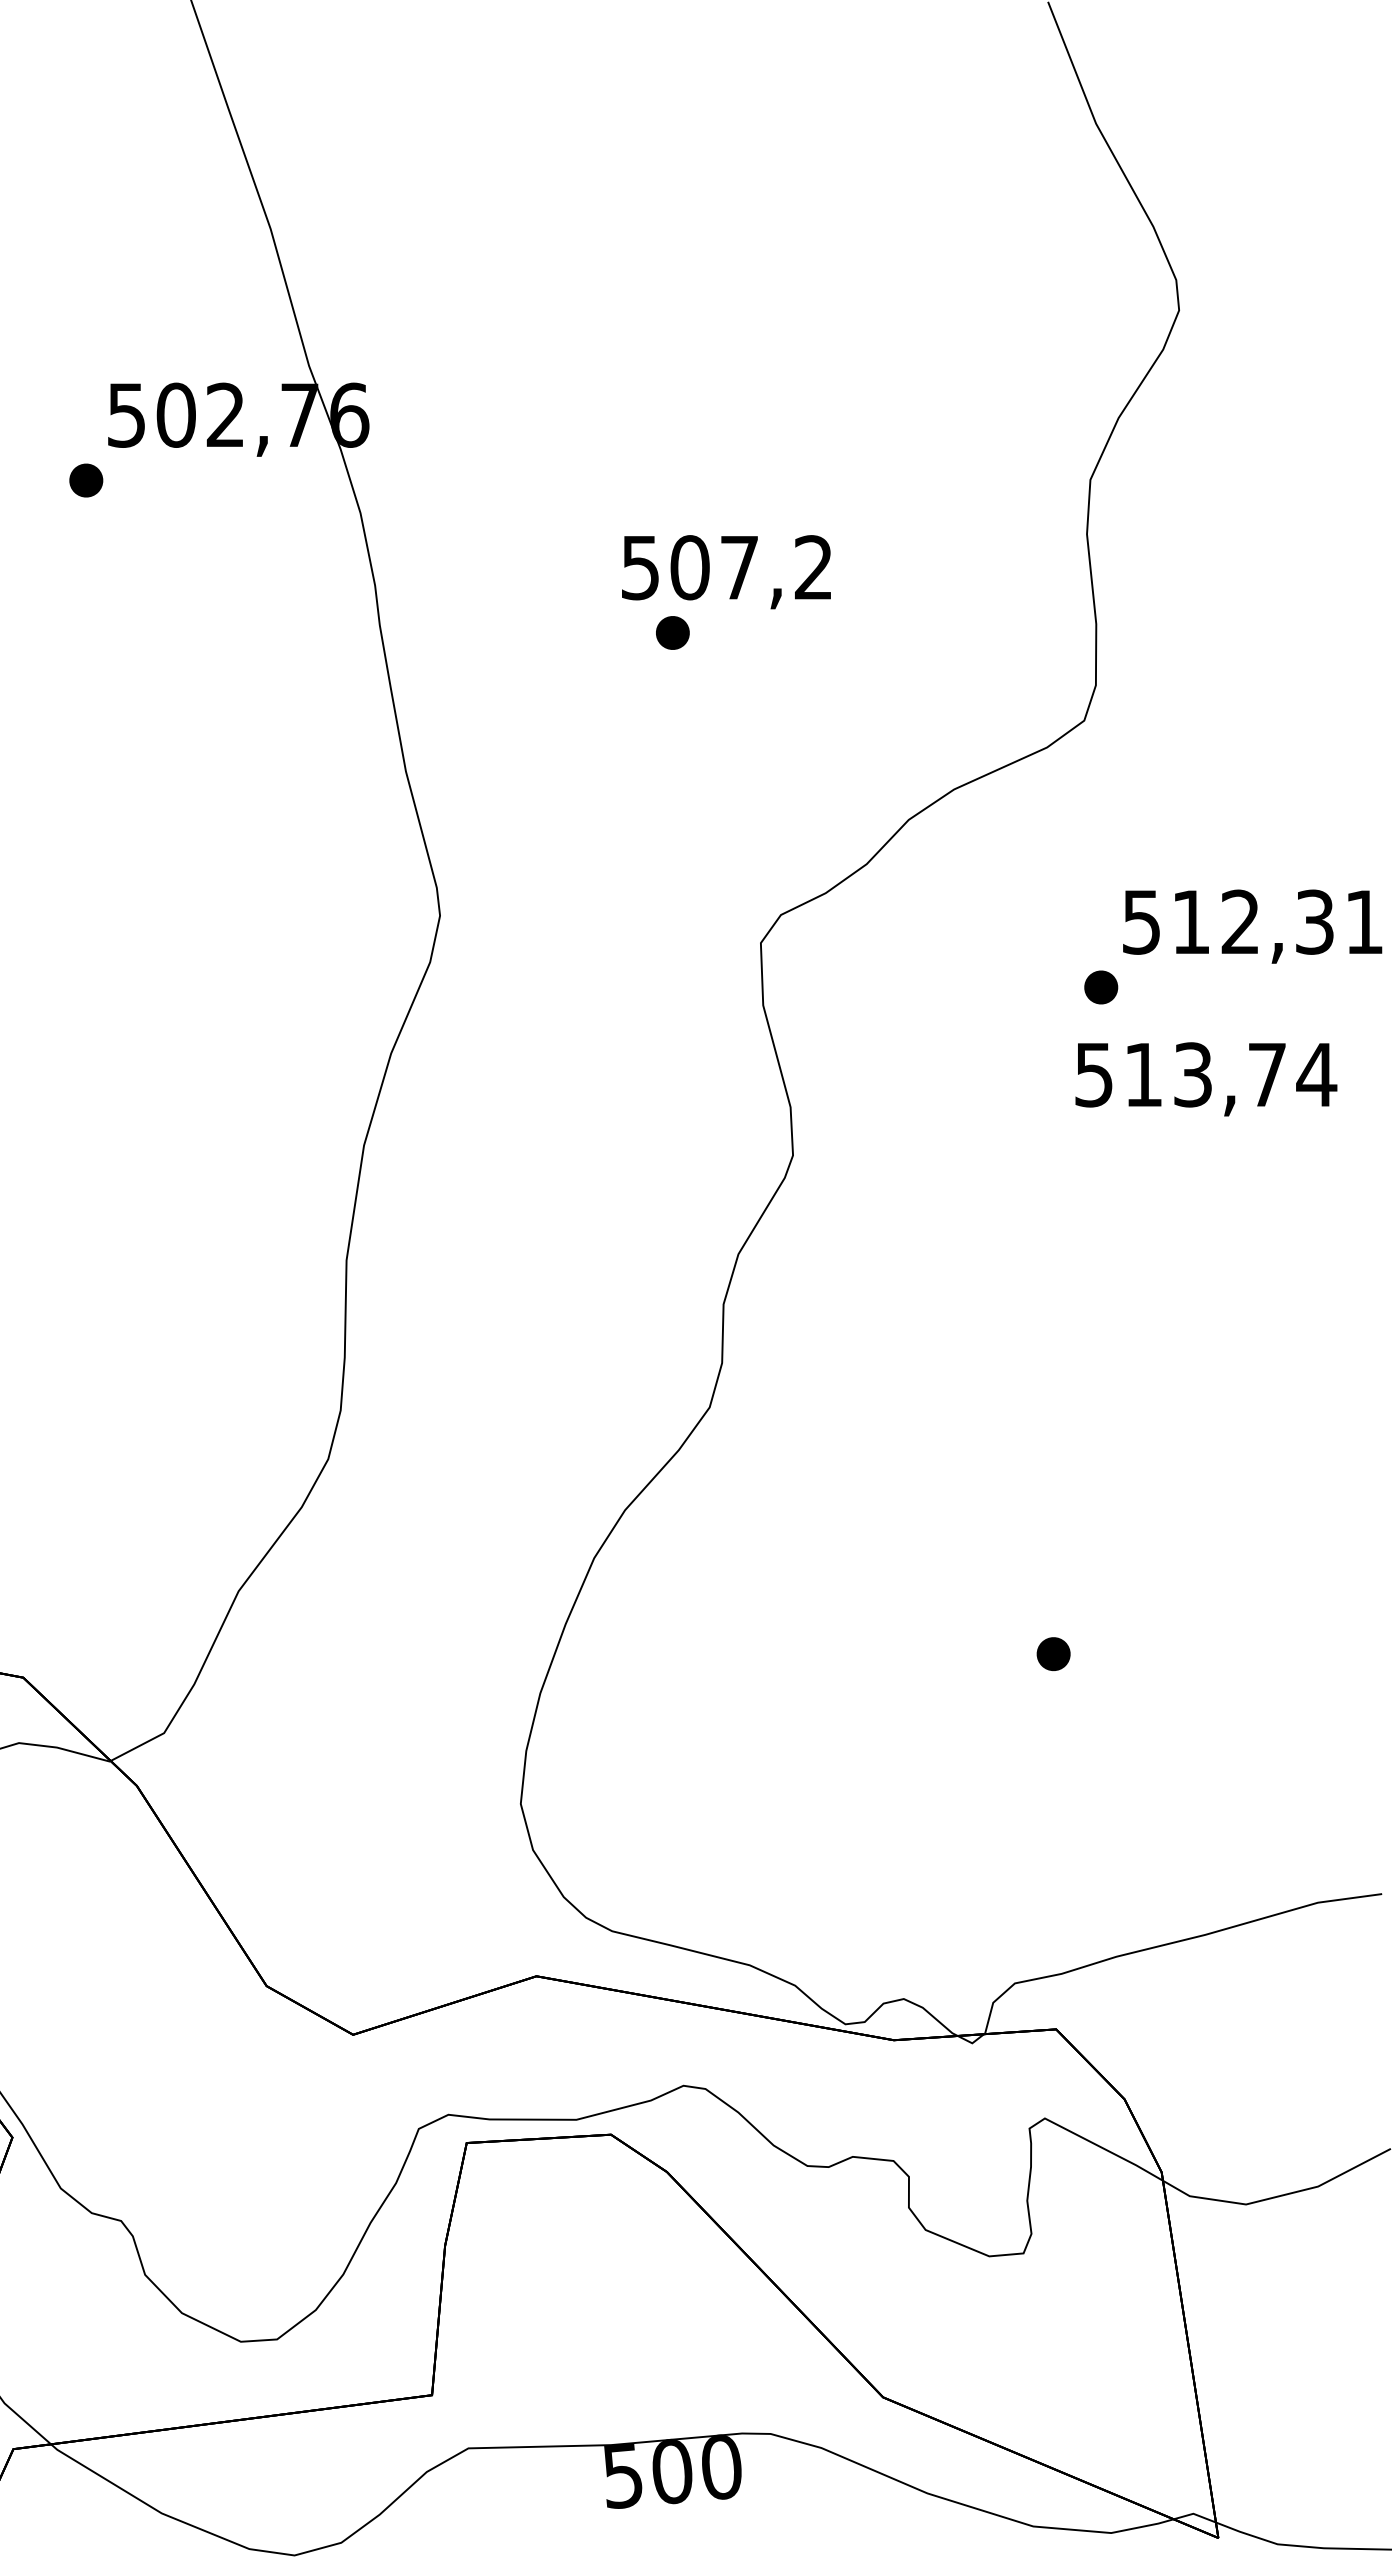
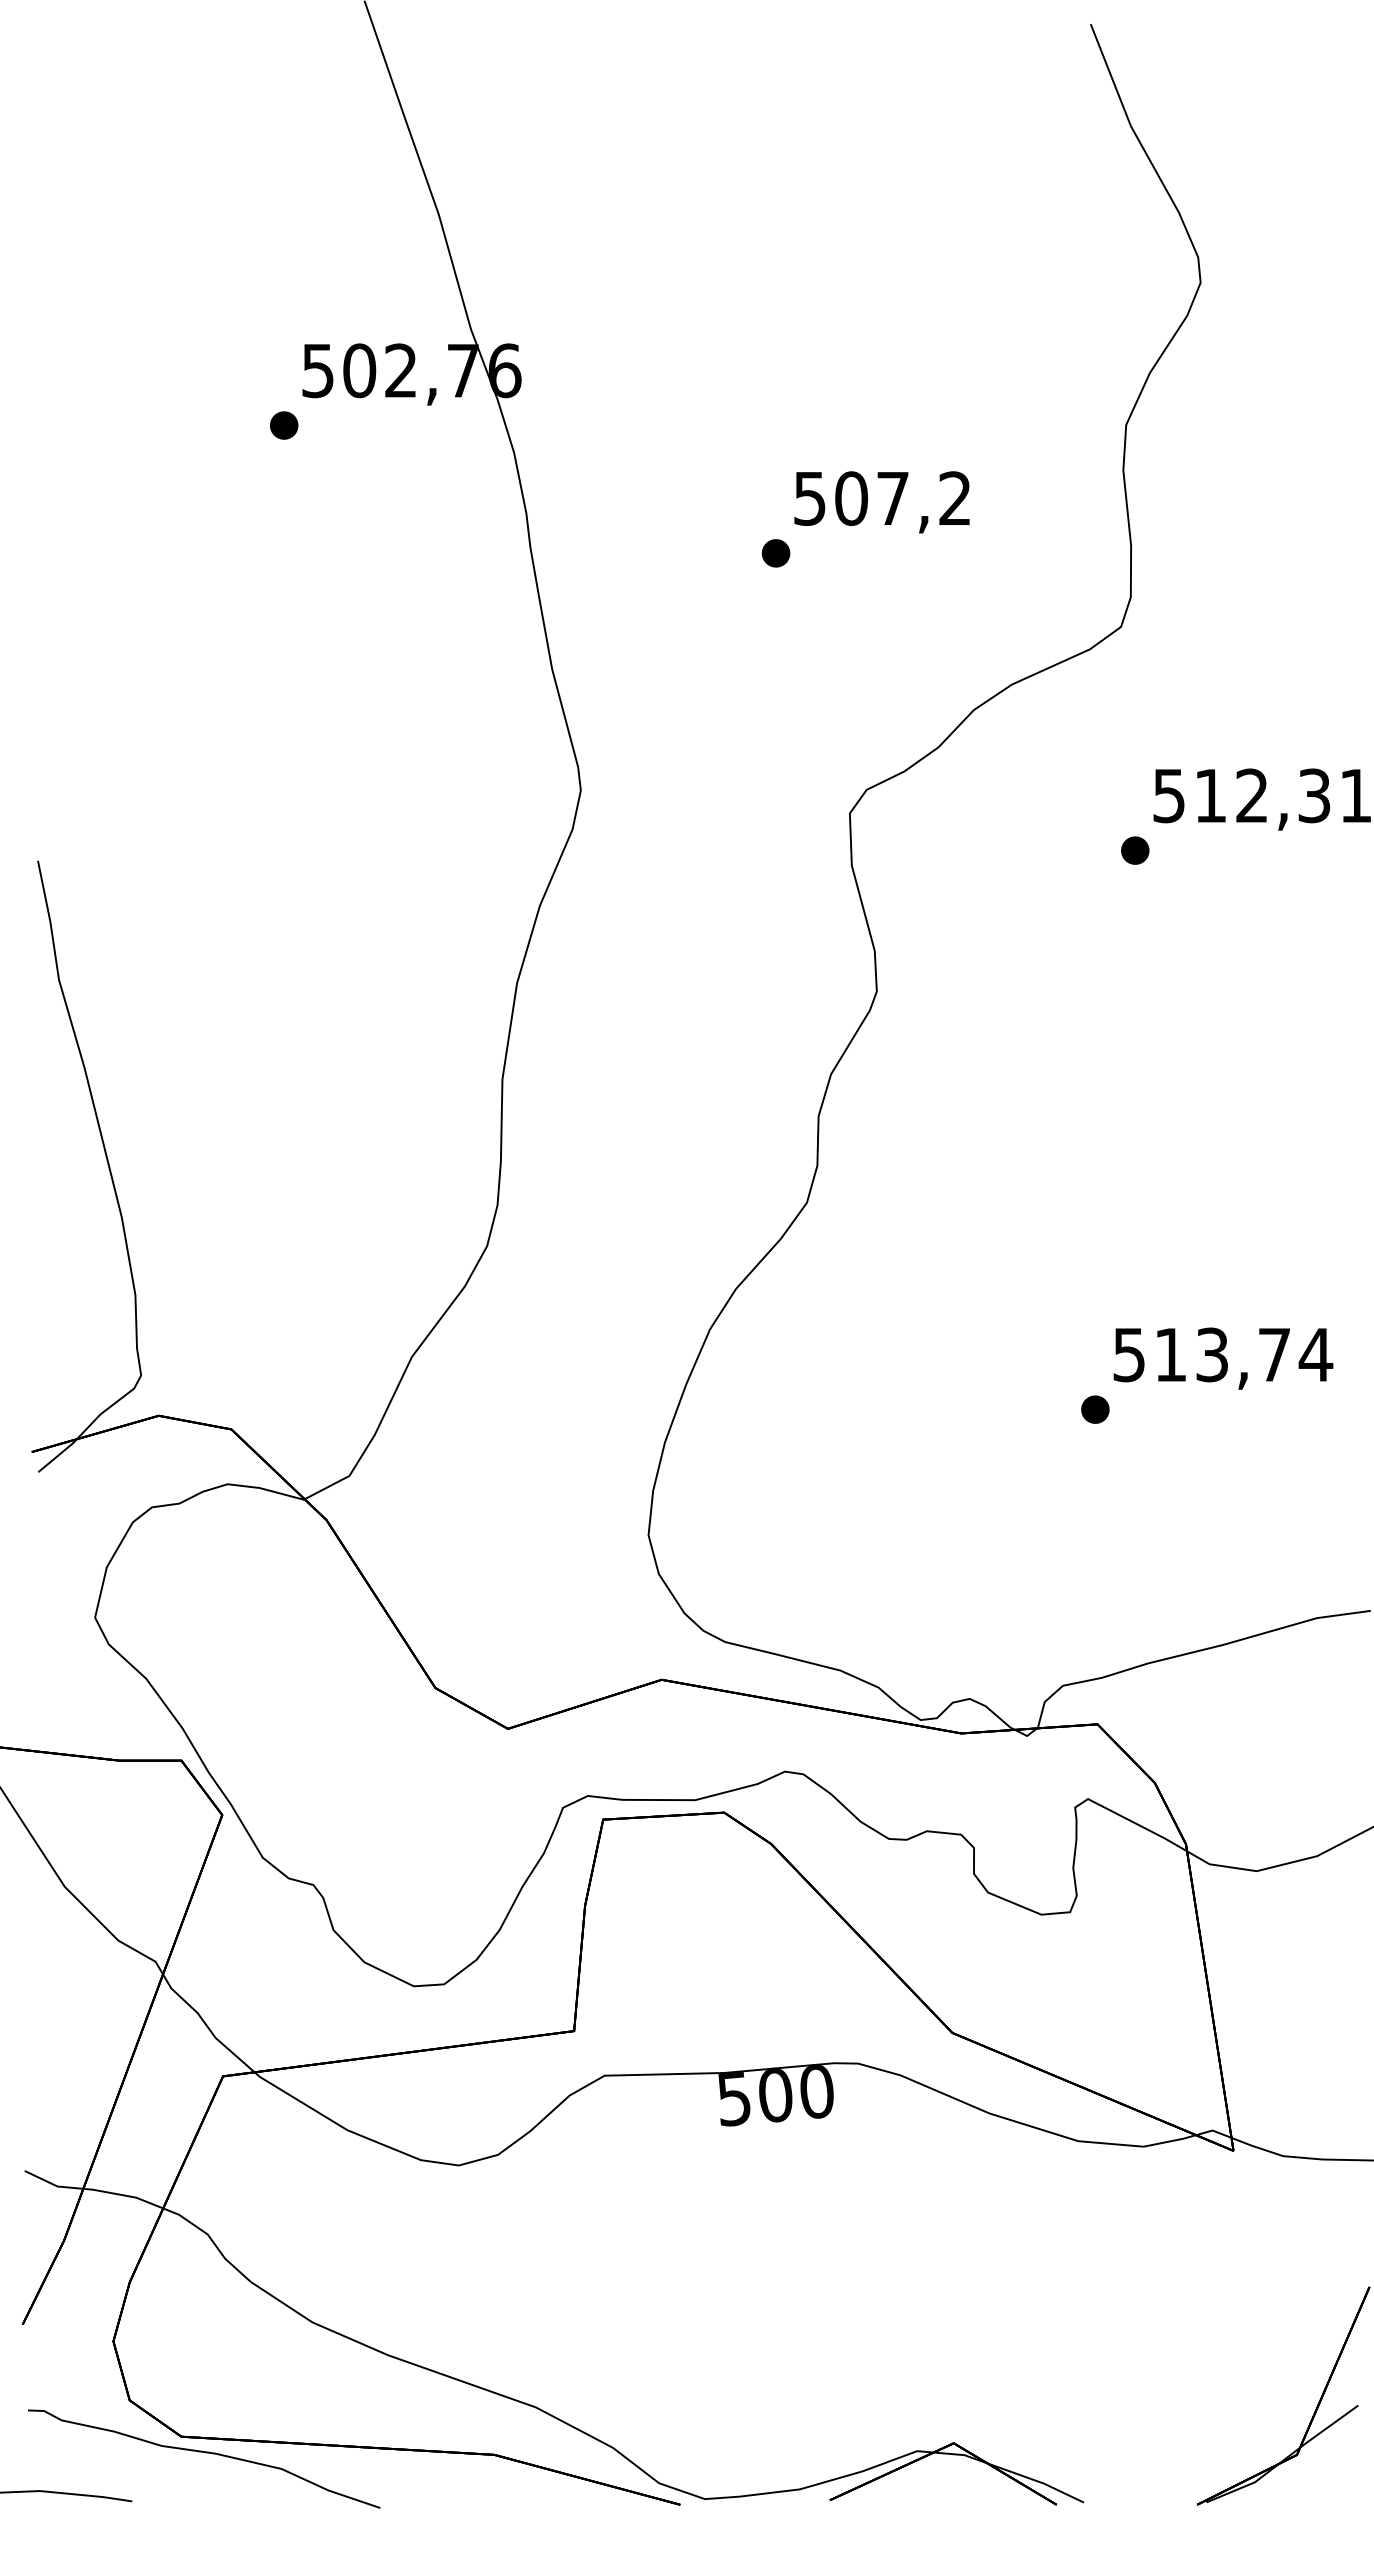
text: (725, 572) -> (881, 502), moved
text: (1206, 1079) -> (1223, 1358), moved

